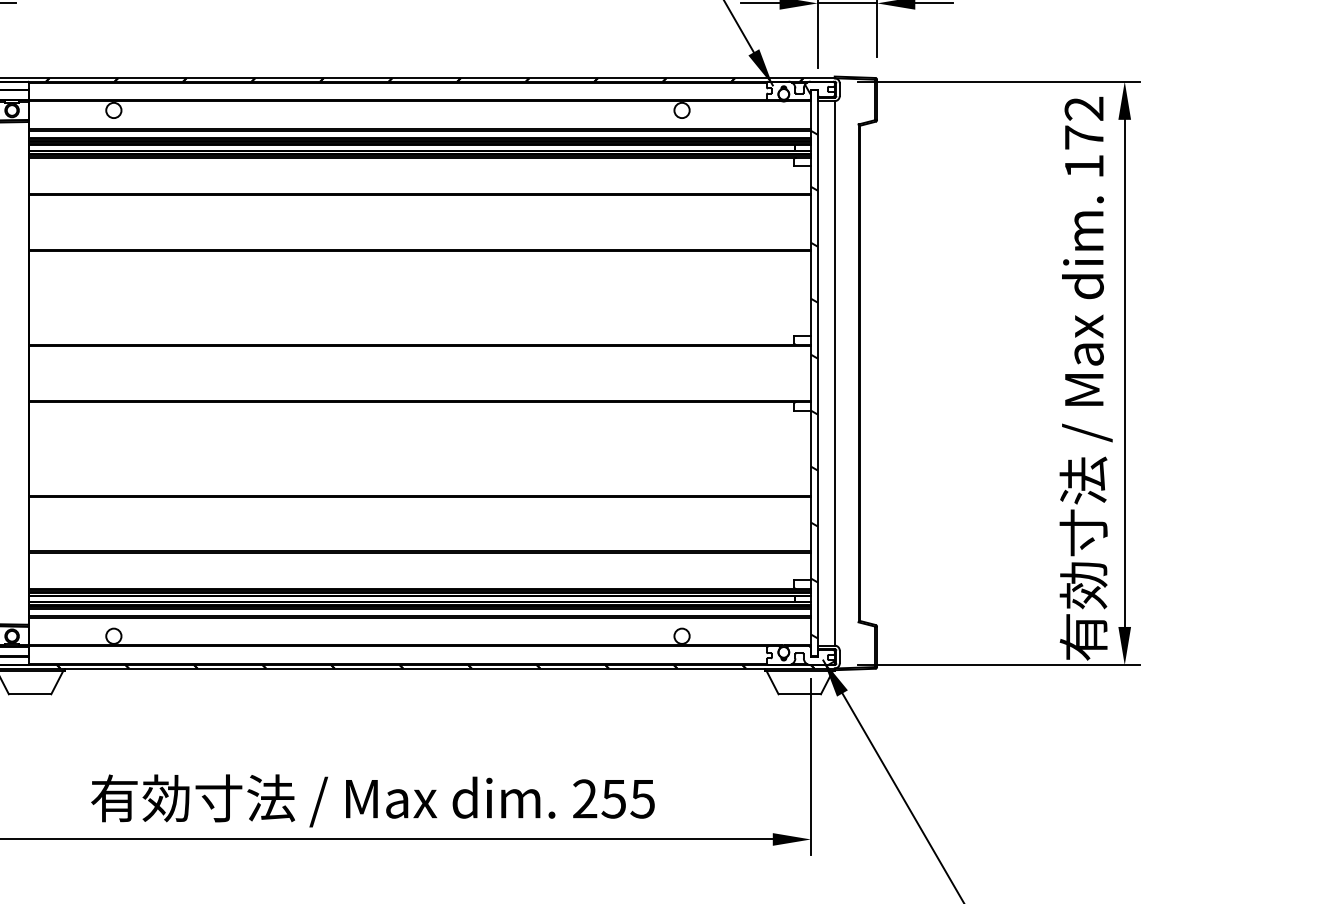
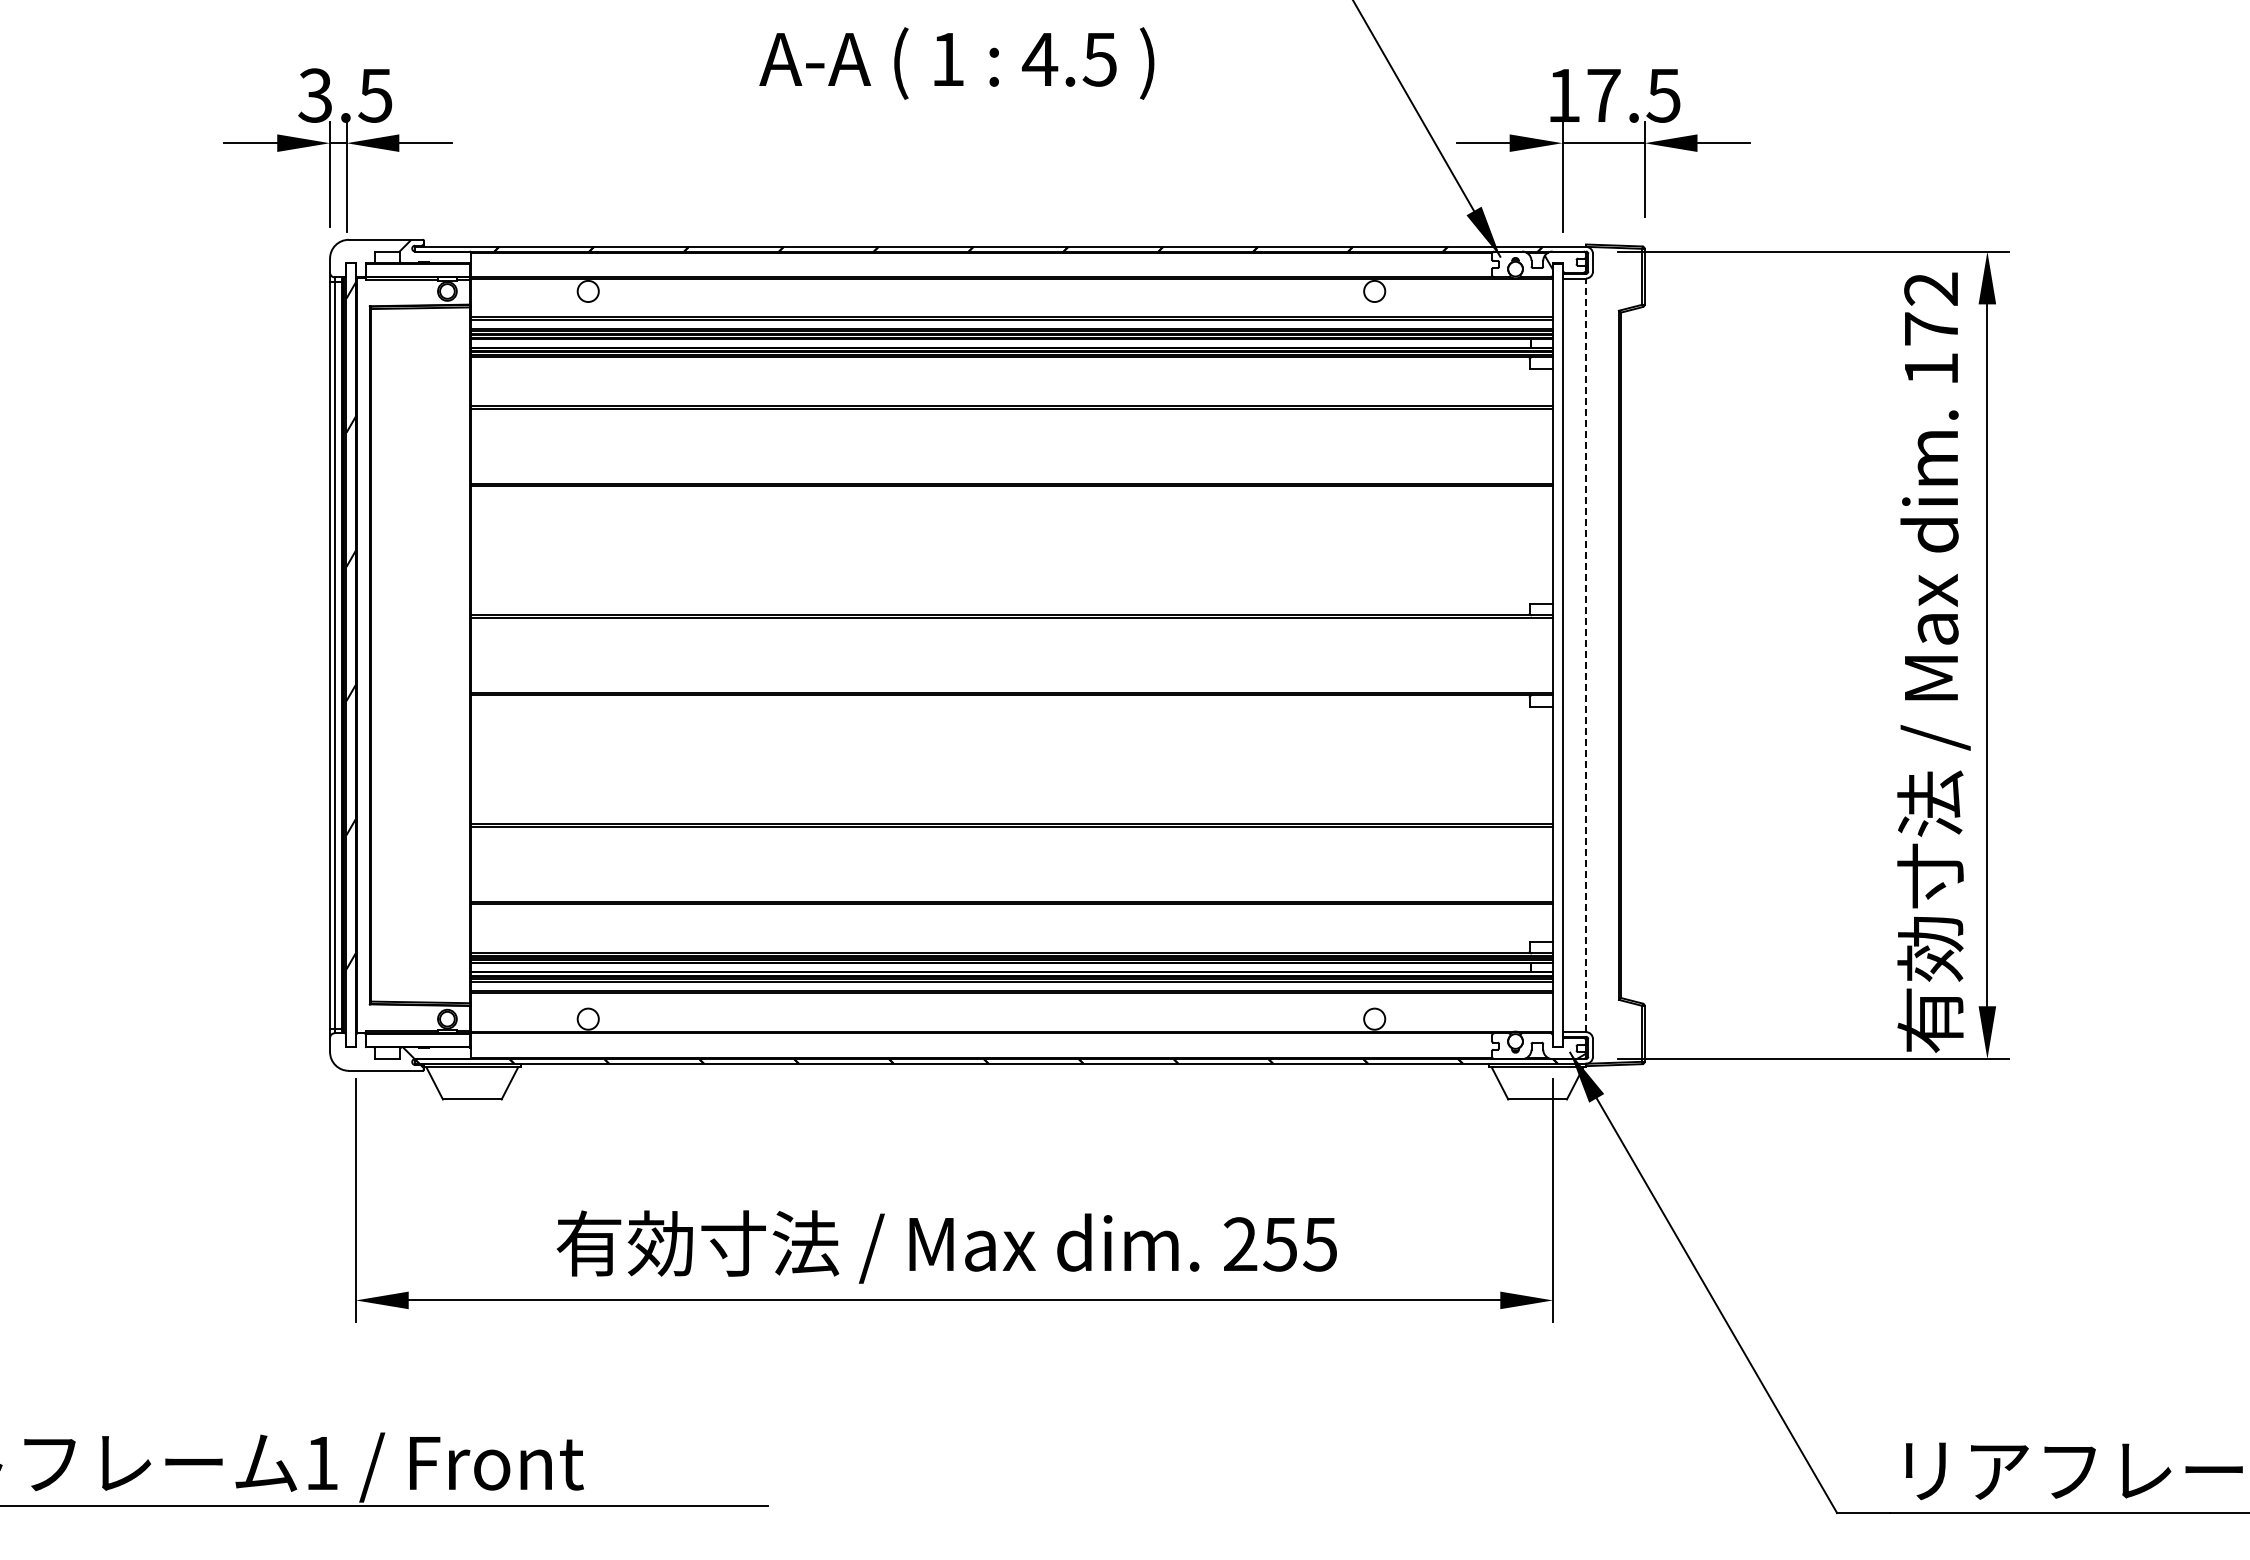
line: (834, 373) -> (1585, 655), solid -> dashed
hatch: (814, 384) -> (1557, 670), removed

